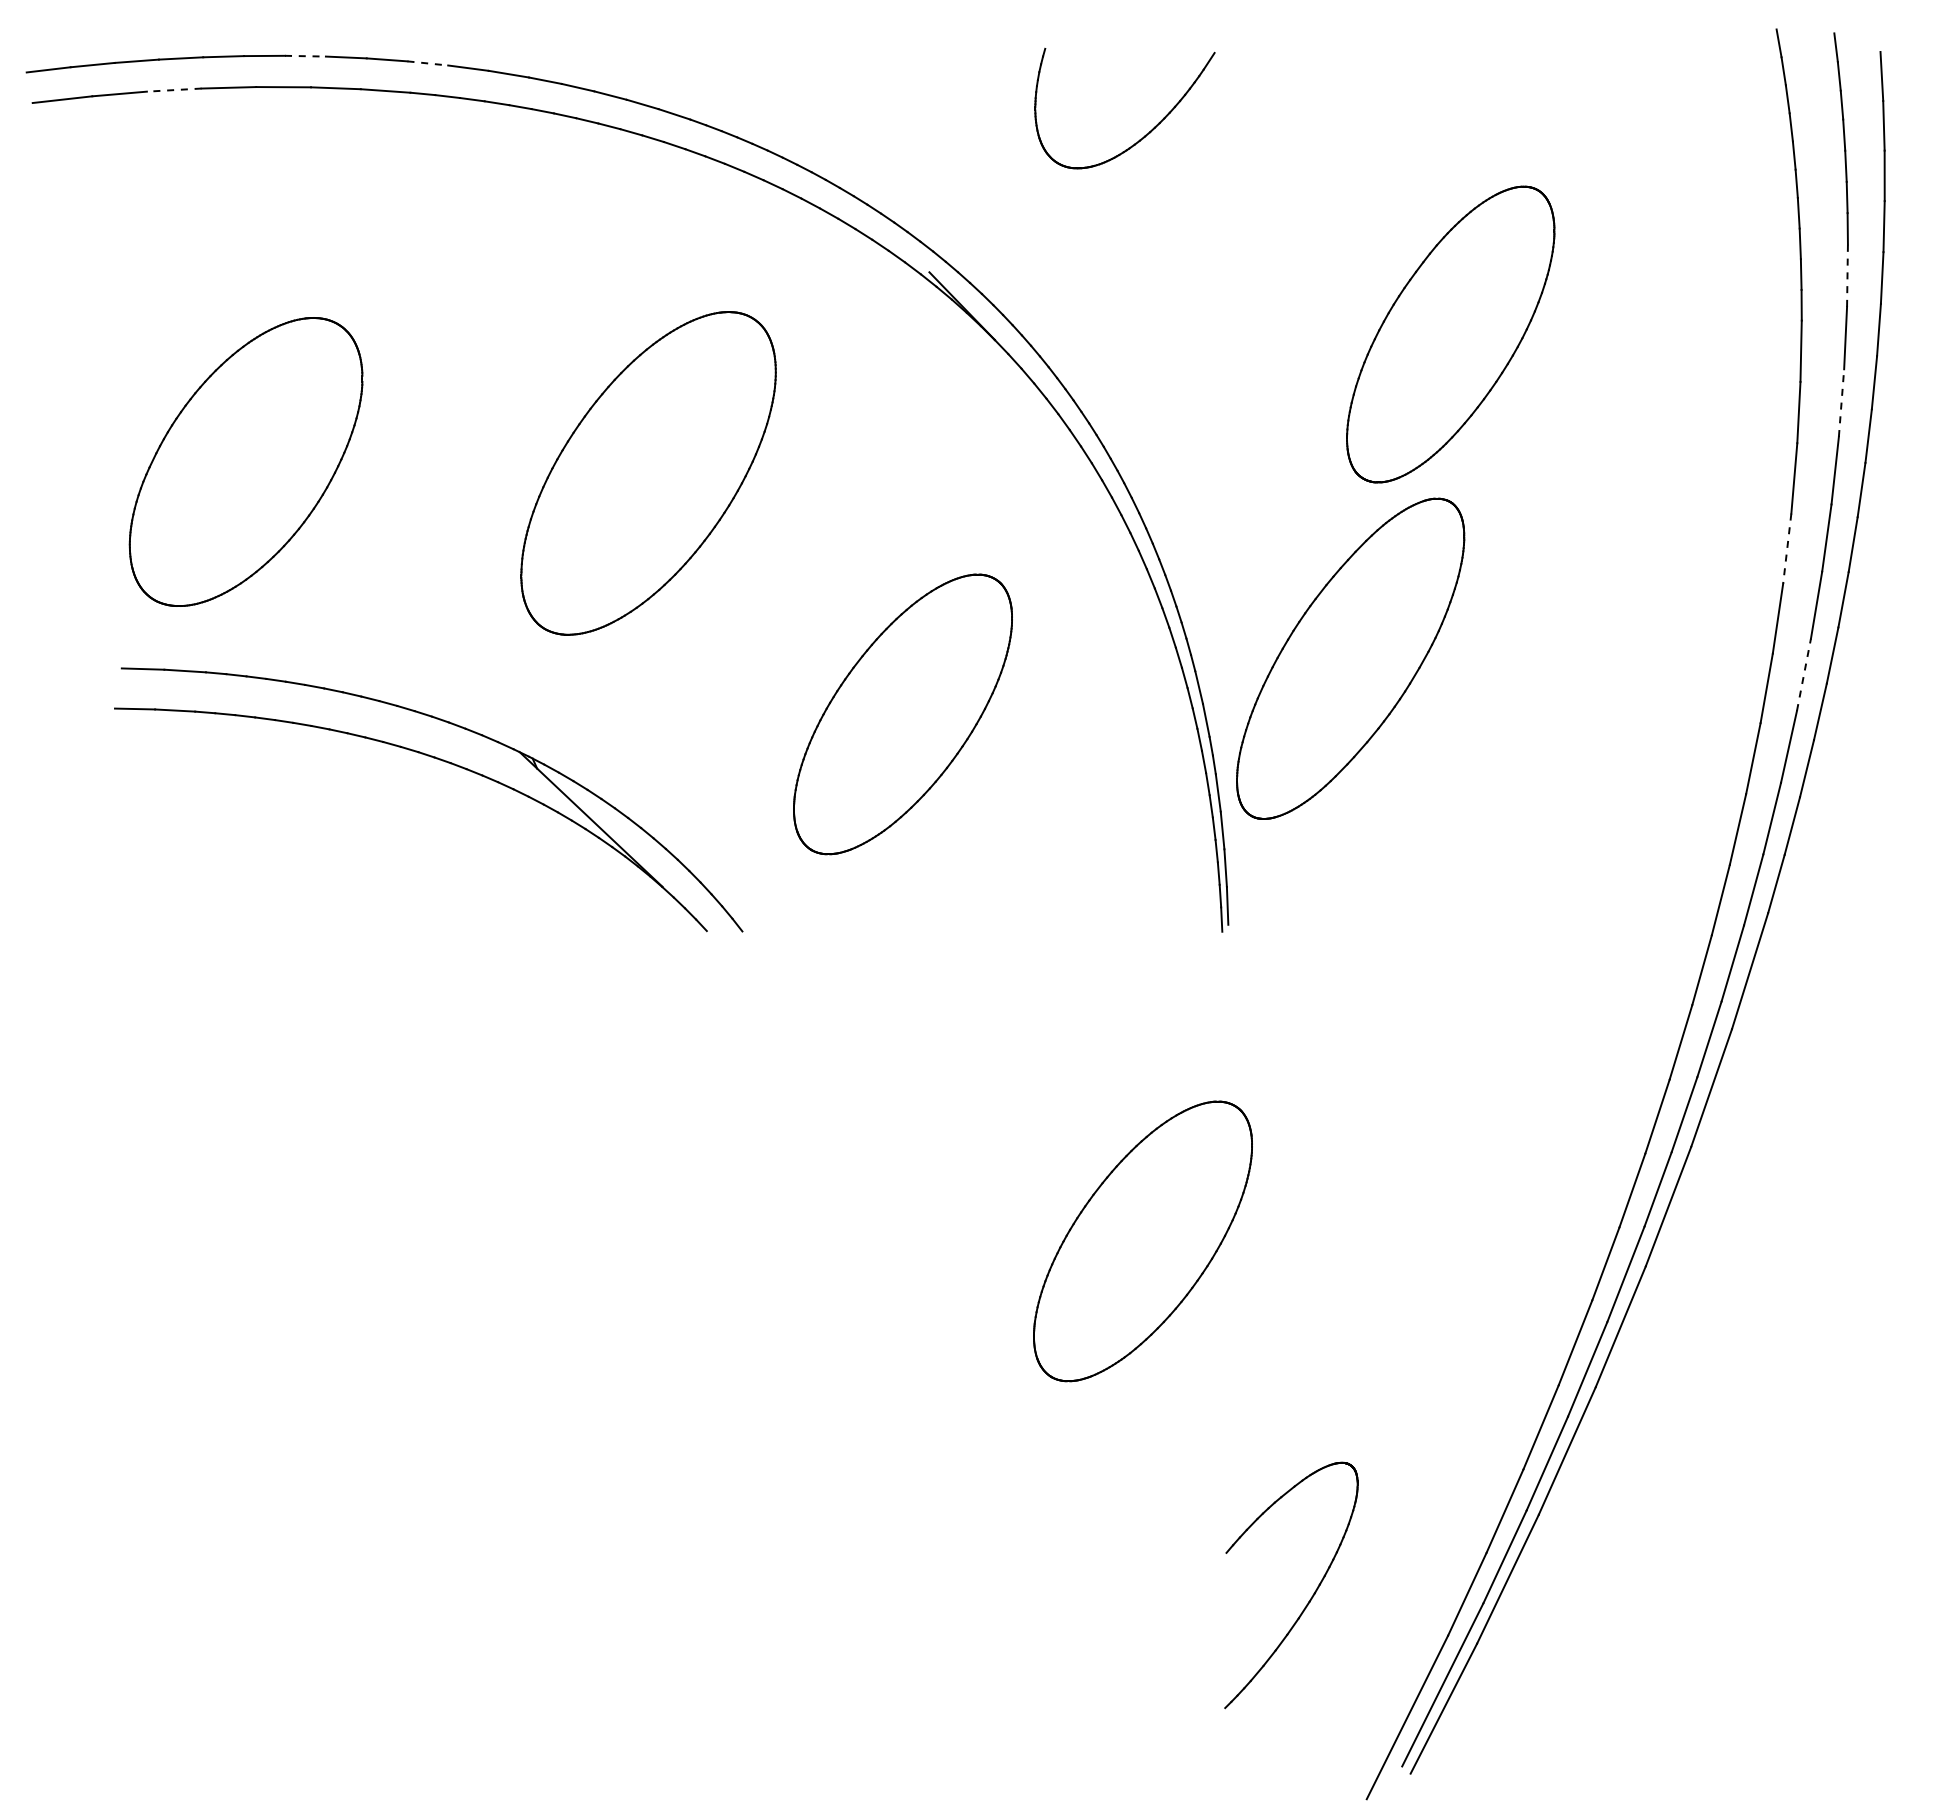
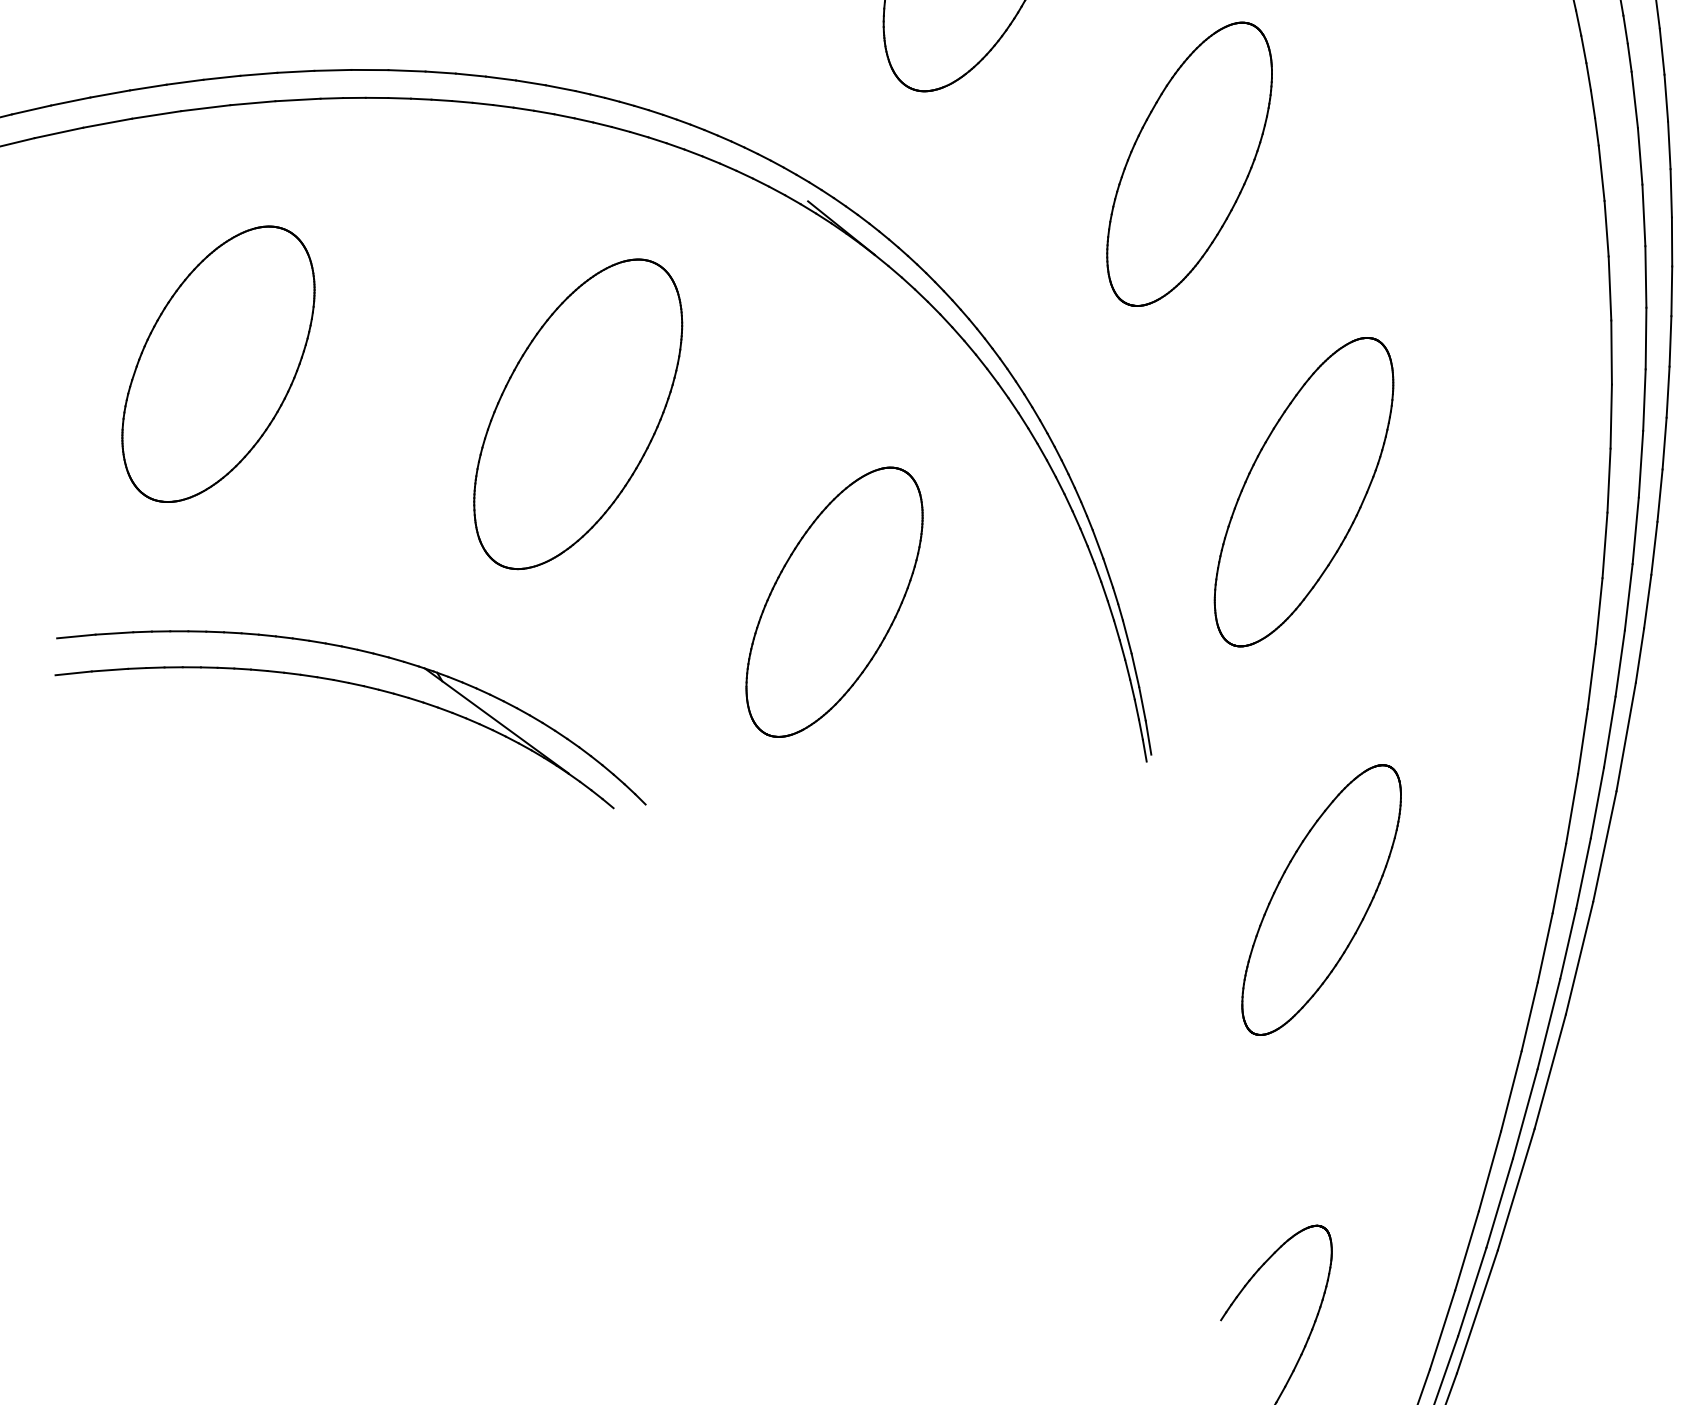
line: (305, 56) -> (221, 78), dashed -> solid
line: (428, 63) -> (333, 70), dashed -> solid
line: (173, 90) -> (107, 123), dashed -> solid
line: (1847, 275) -> (1634, 99), dashed -> solid
part: (1450, 334) -> (1189, 164), moved
line: (1841, 403) -> (1643, 215), dashed -> solid
part: (245, 461) -> (217, 363), moved
line: (1787, 549) -> (1611, 353), dashed -> solid
part: (1350, 658) -> (1303, 491), moved
line: (1803, 674) -> (1640, 463), dashed -> solid
part: (442, 761) -> (356, 685), moved
part: (1394, 1107) -> (1321, 900), added
part: (1142, 1241) -> (1110, 1049), removed

